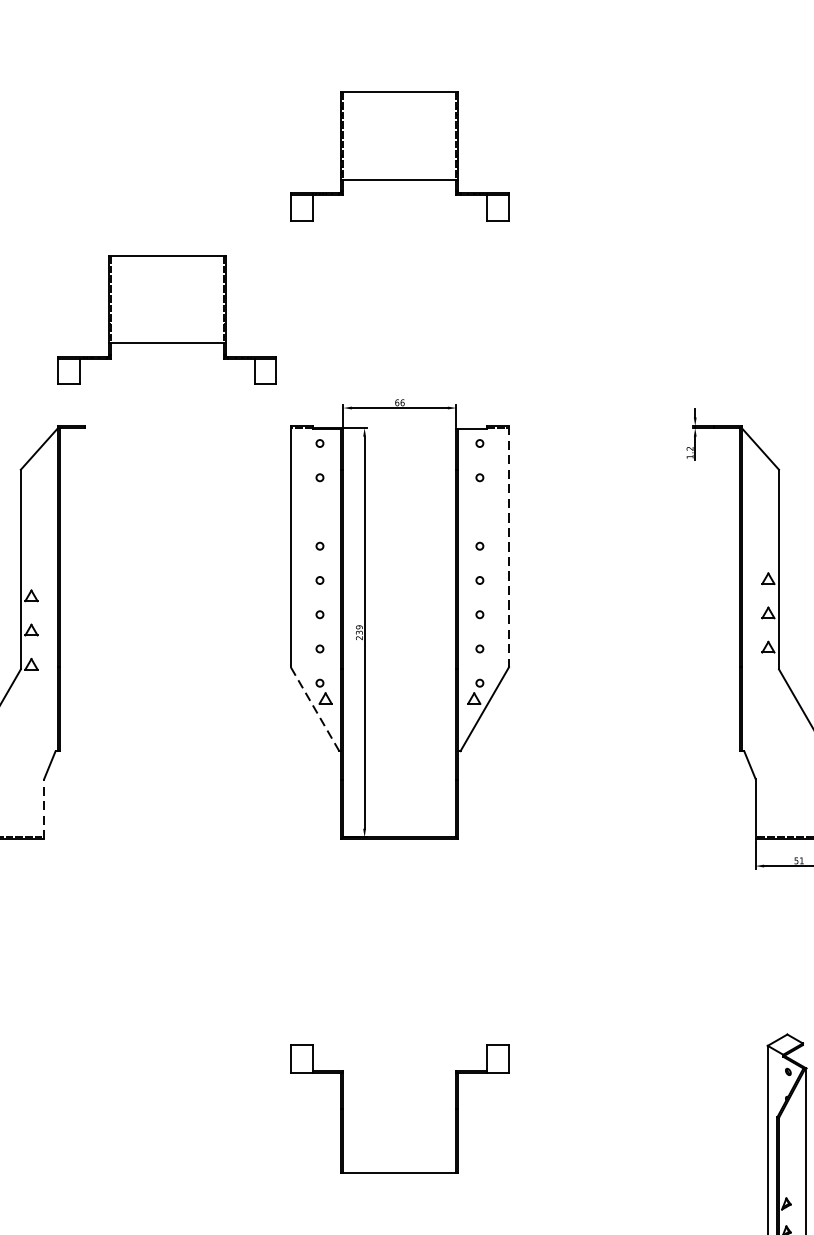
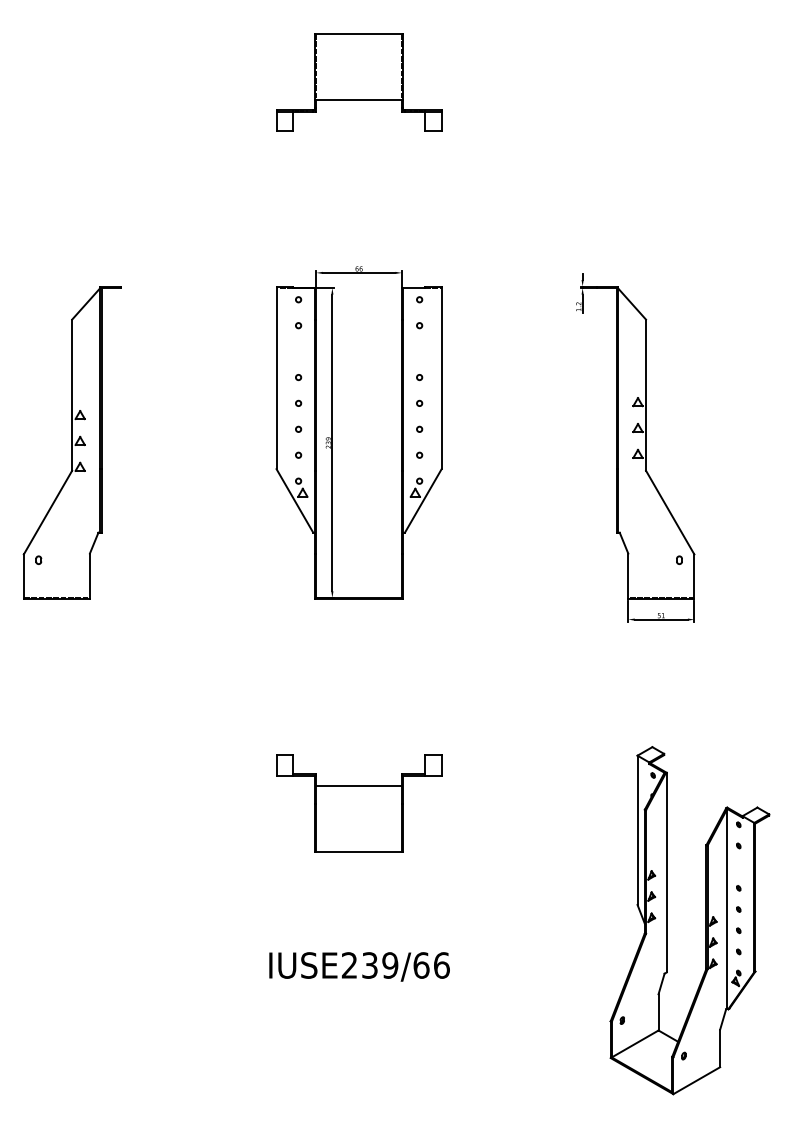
part: (167, 320) -> (183, 206), removed
line: (508, 547) -> (441, 378), dashed -> solid
line: (314, 708) -> (294, 500), dashed -> solid
line: (43, 809) -> (89, 576), dashed -> solid
line: (399, 1086) -> (358, 786), added

